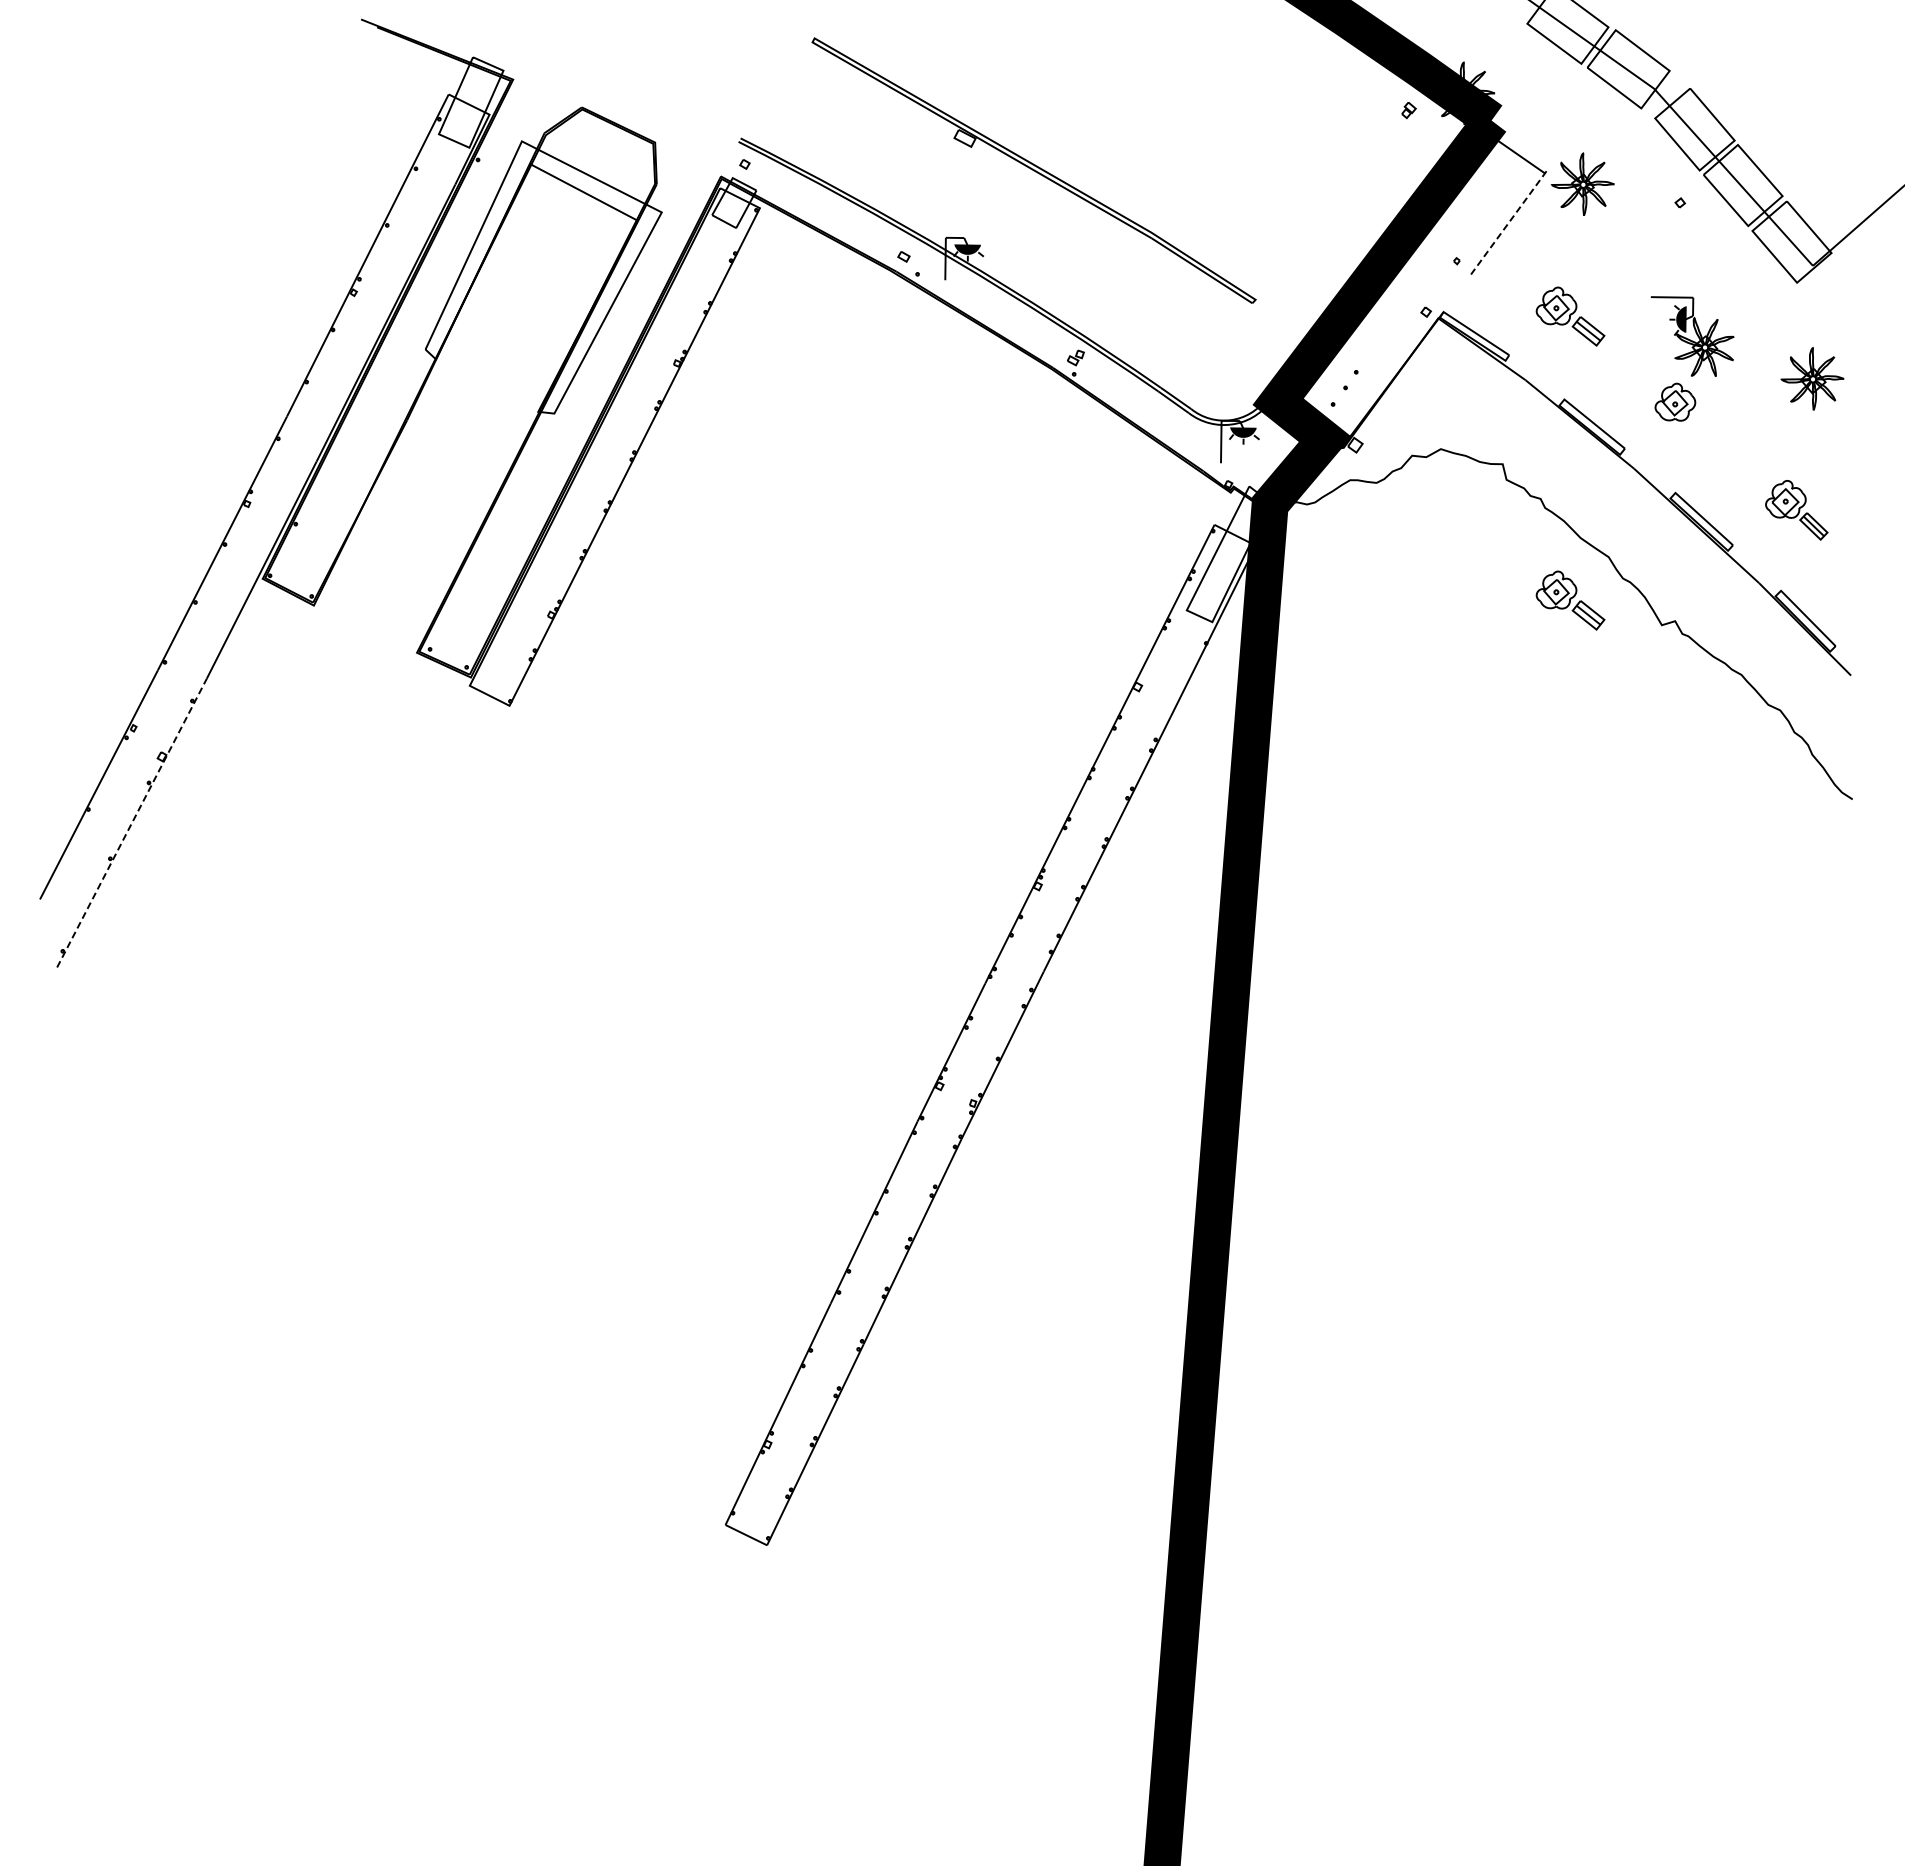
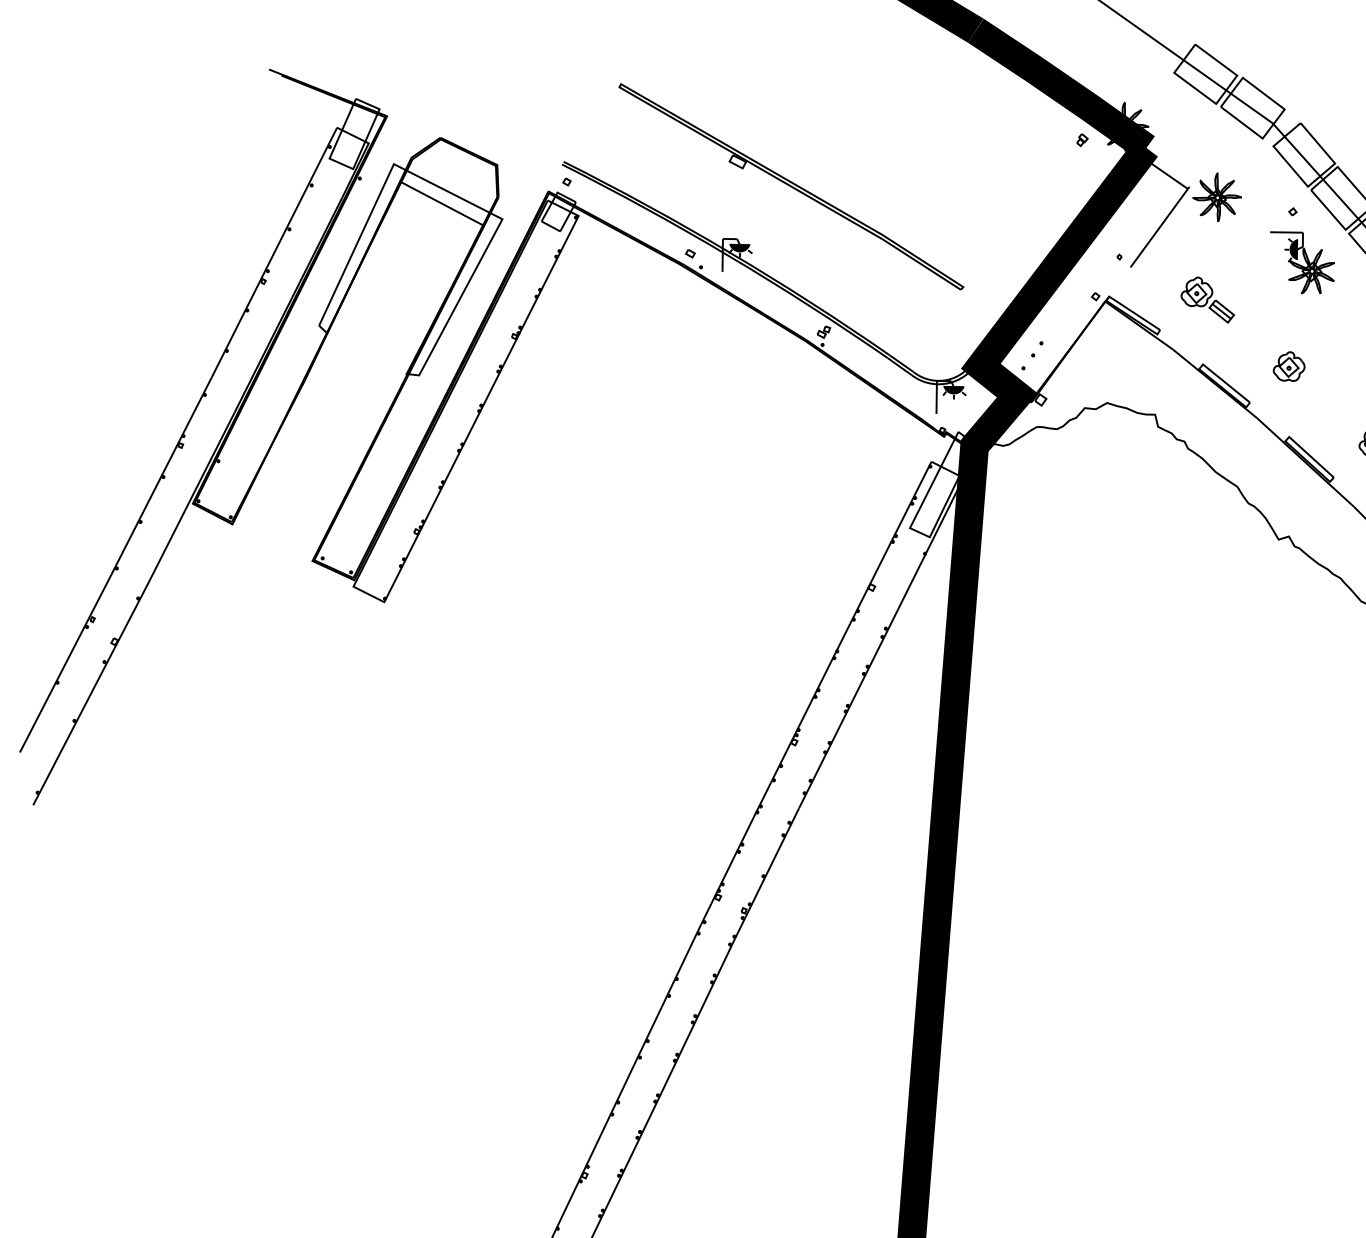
line: (1509, 222) -> (1160, 227), dashed -> solid
part: (1692, 336) -> (1302, 262), moved
part: (1570, 600) -> (1207, 520), removed
line: (132, 823) -> (91, 693), dashed -> solid

